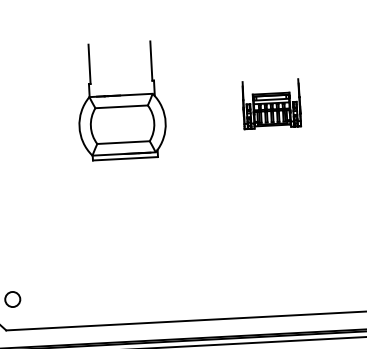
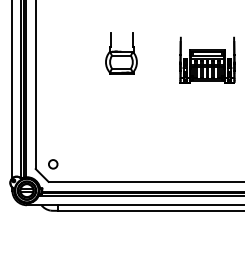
part: (121, 100) -> (121, 53), size x0.62
part: (271, 102) -> (207, 59), size x1.67

